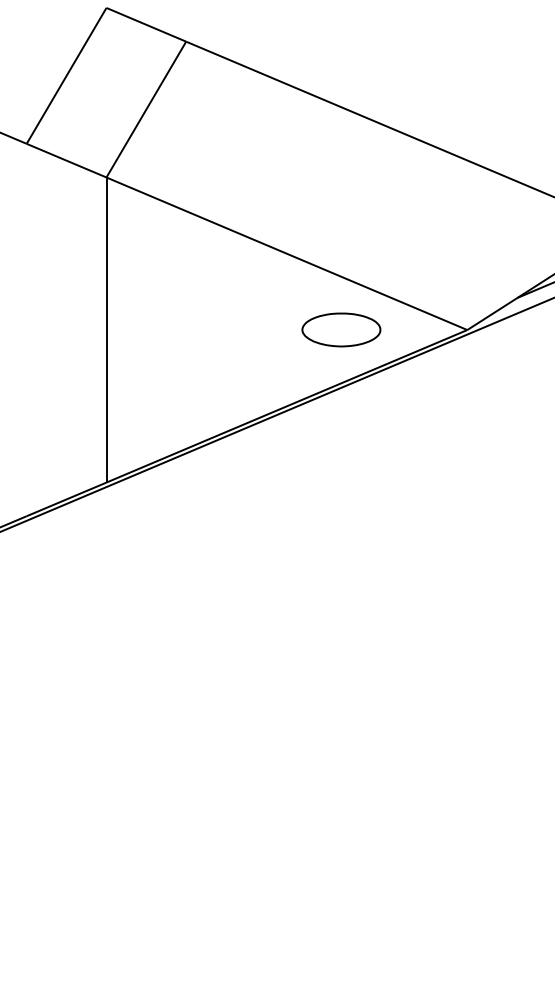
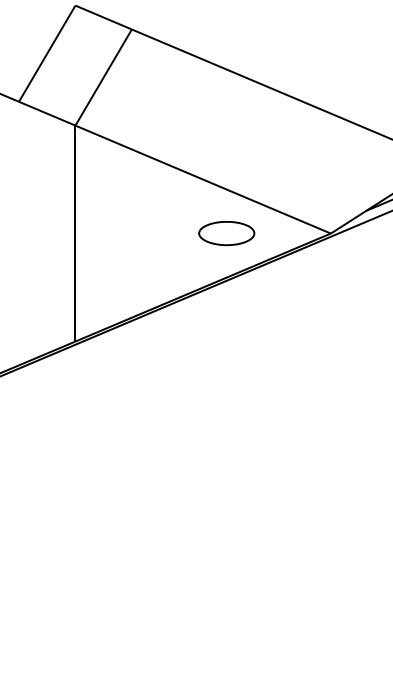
part: (341, 329) -> (226, 233), moved

